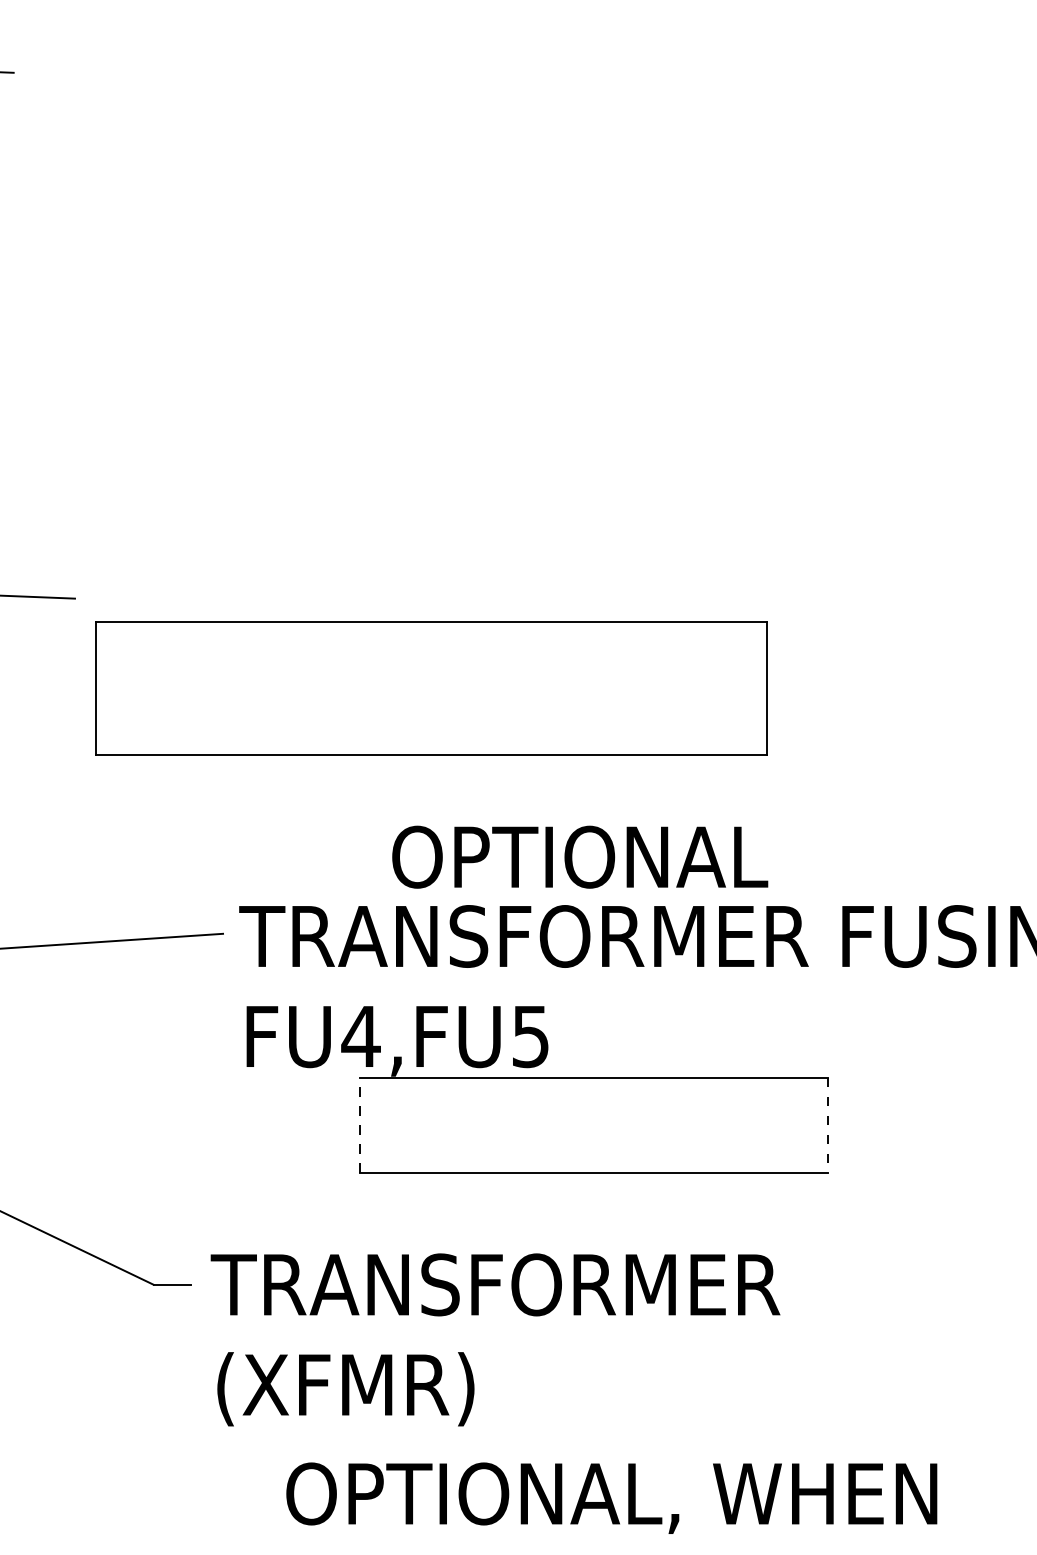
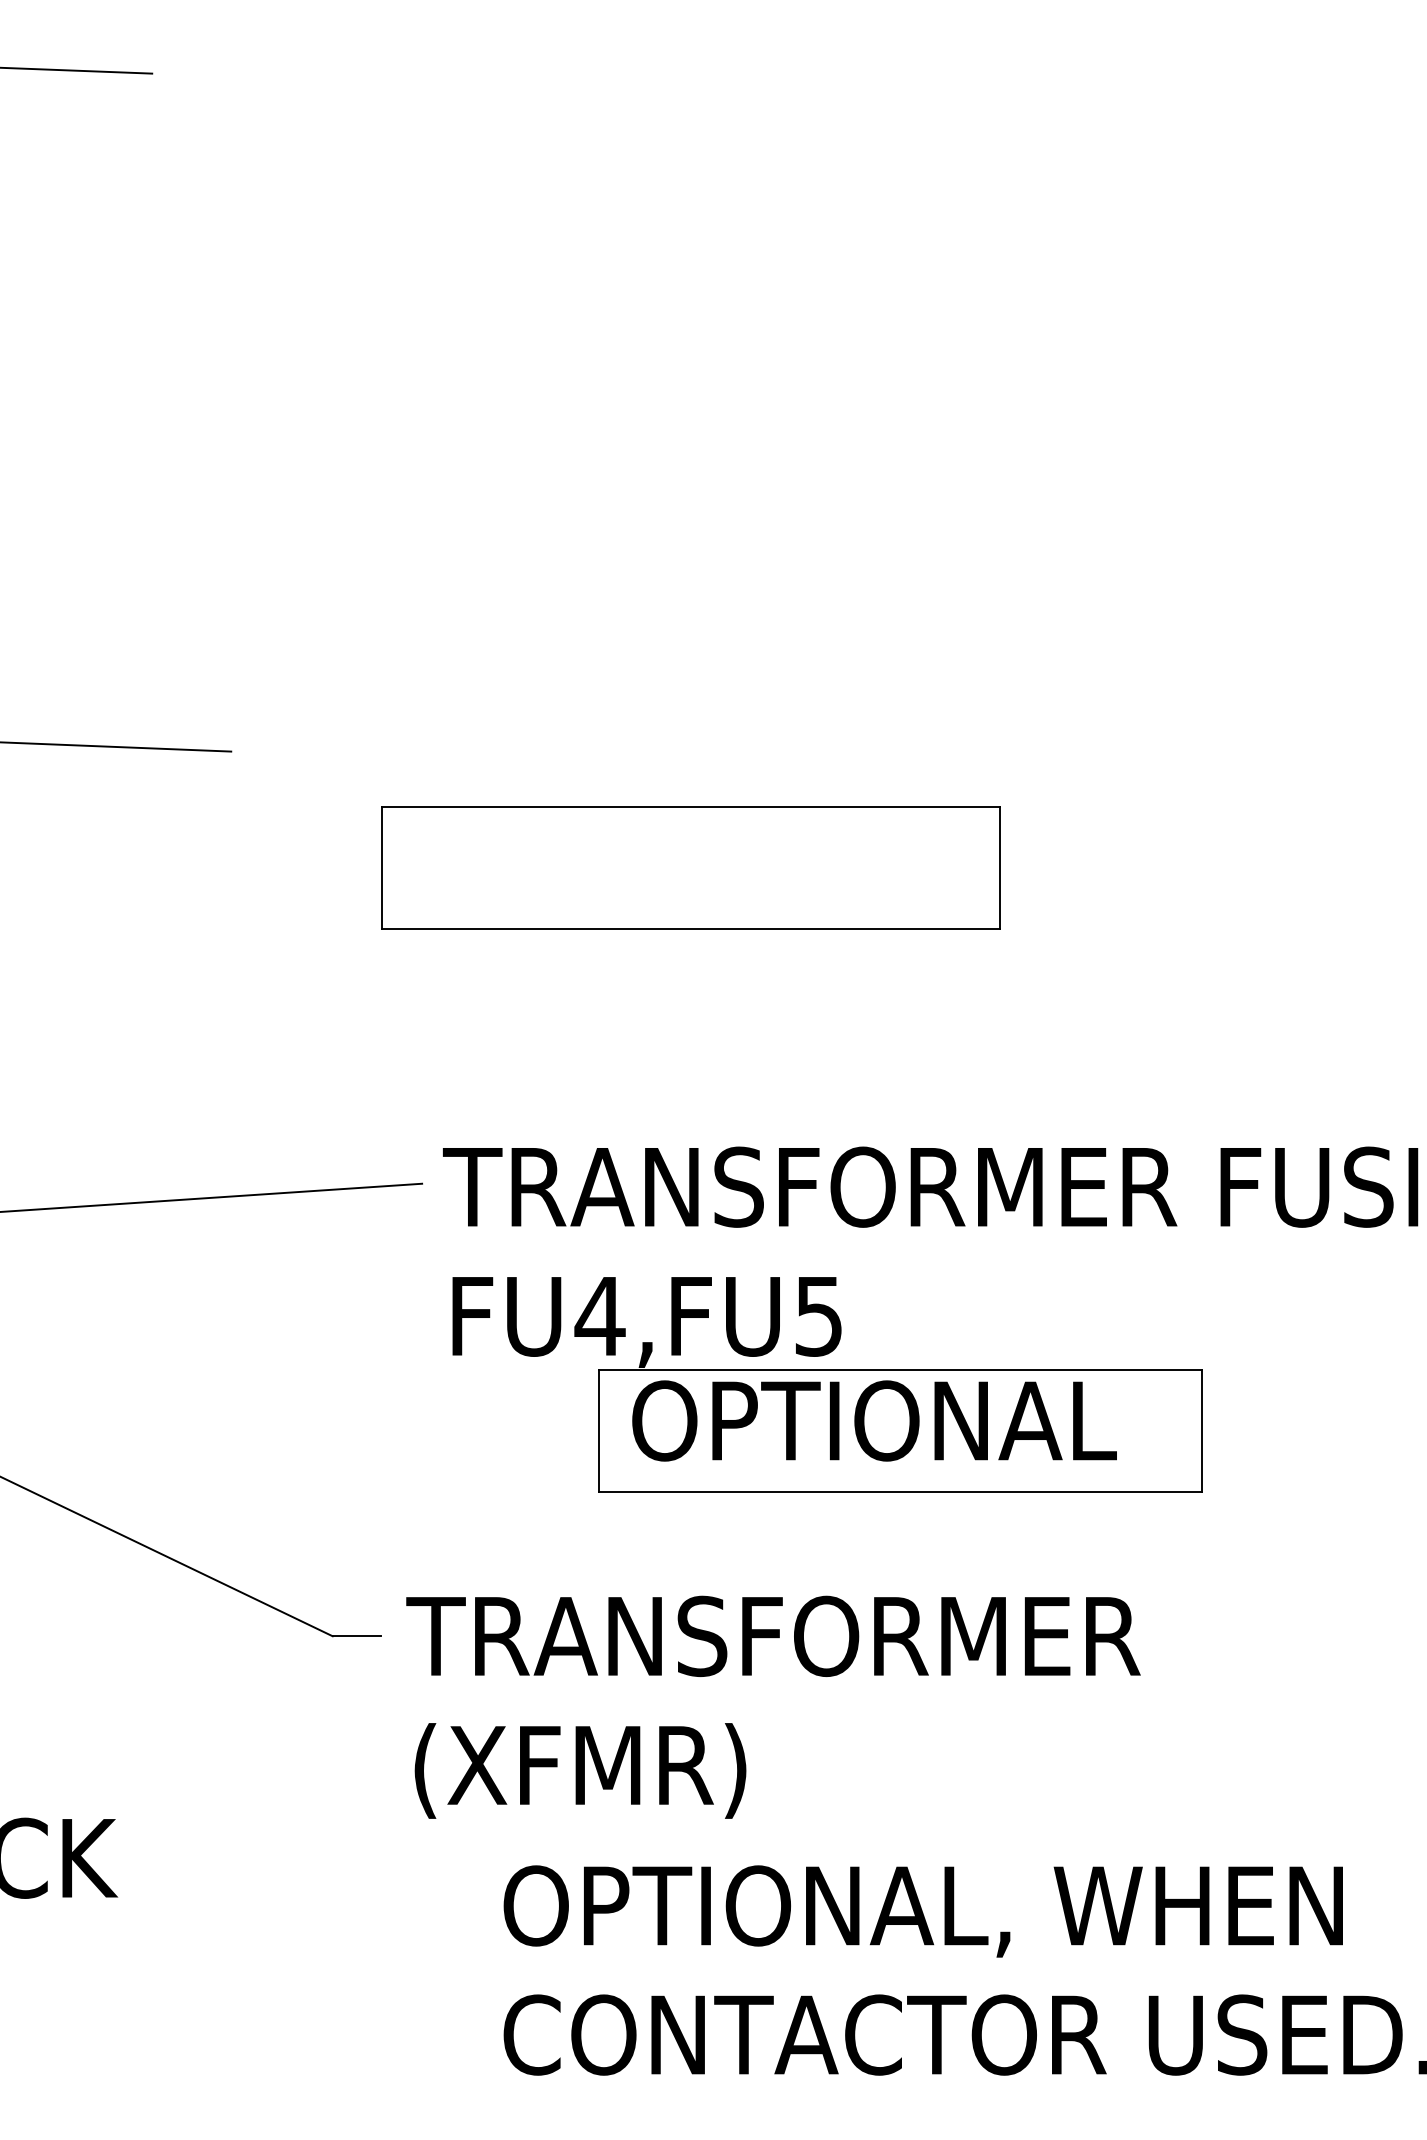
part: (431, 688) -> (690, 867), size x0.71
text: (580, 856) -> (874, 1420), moved
line: (360, 1125) -> (599, 1430), dashed -> solid
line: (827, 1125) -> (1201, 1431), dashed -> solid

